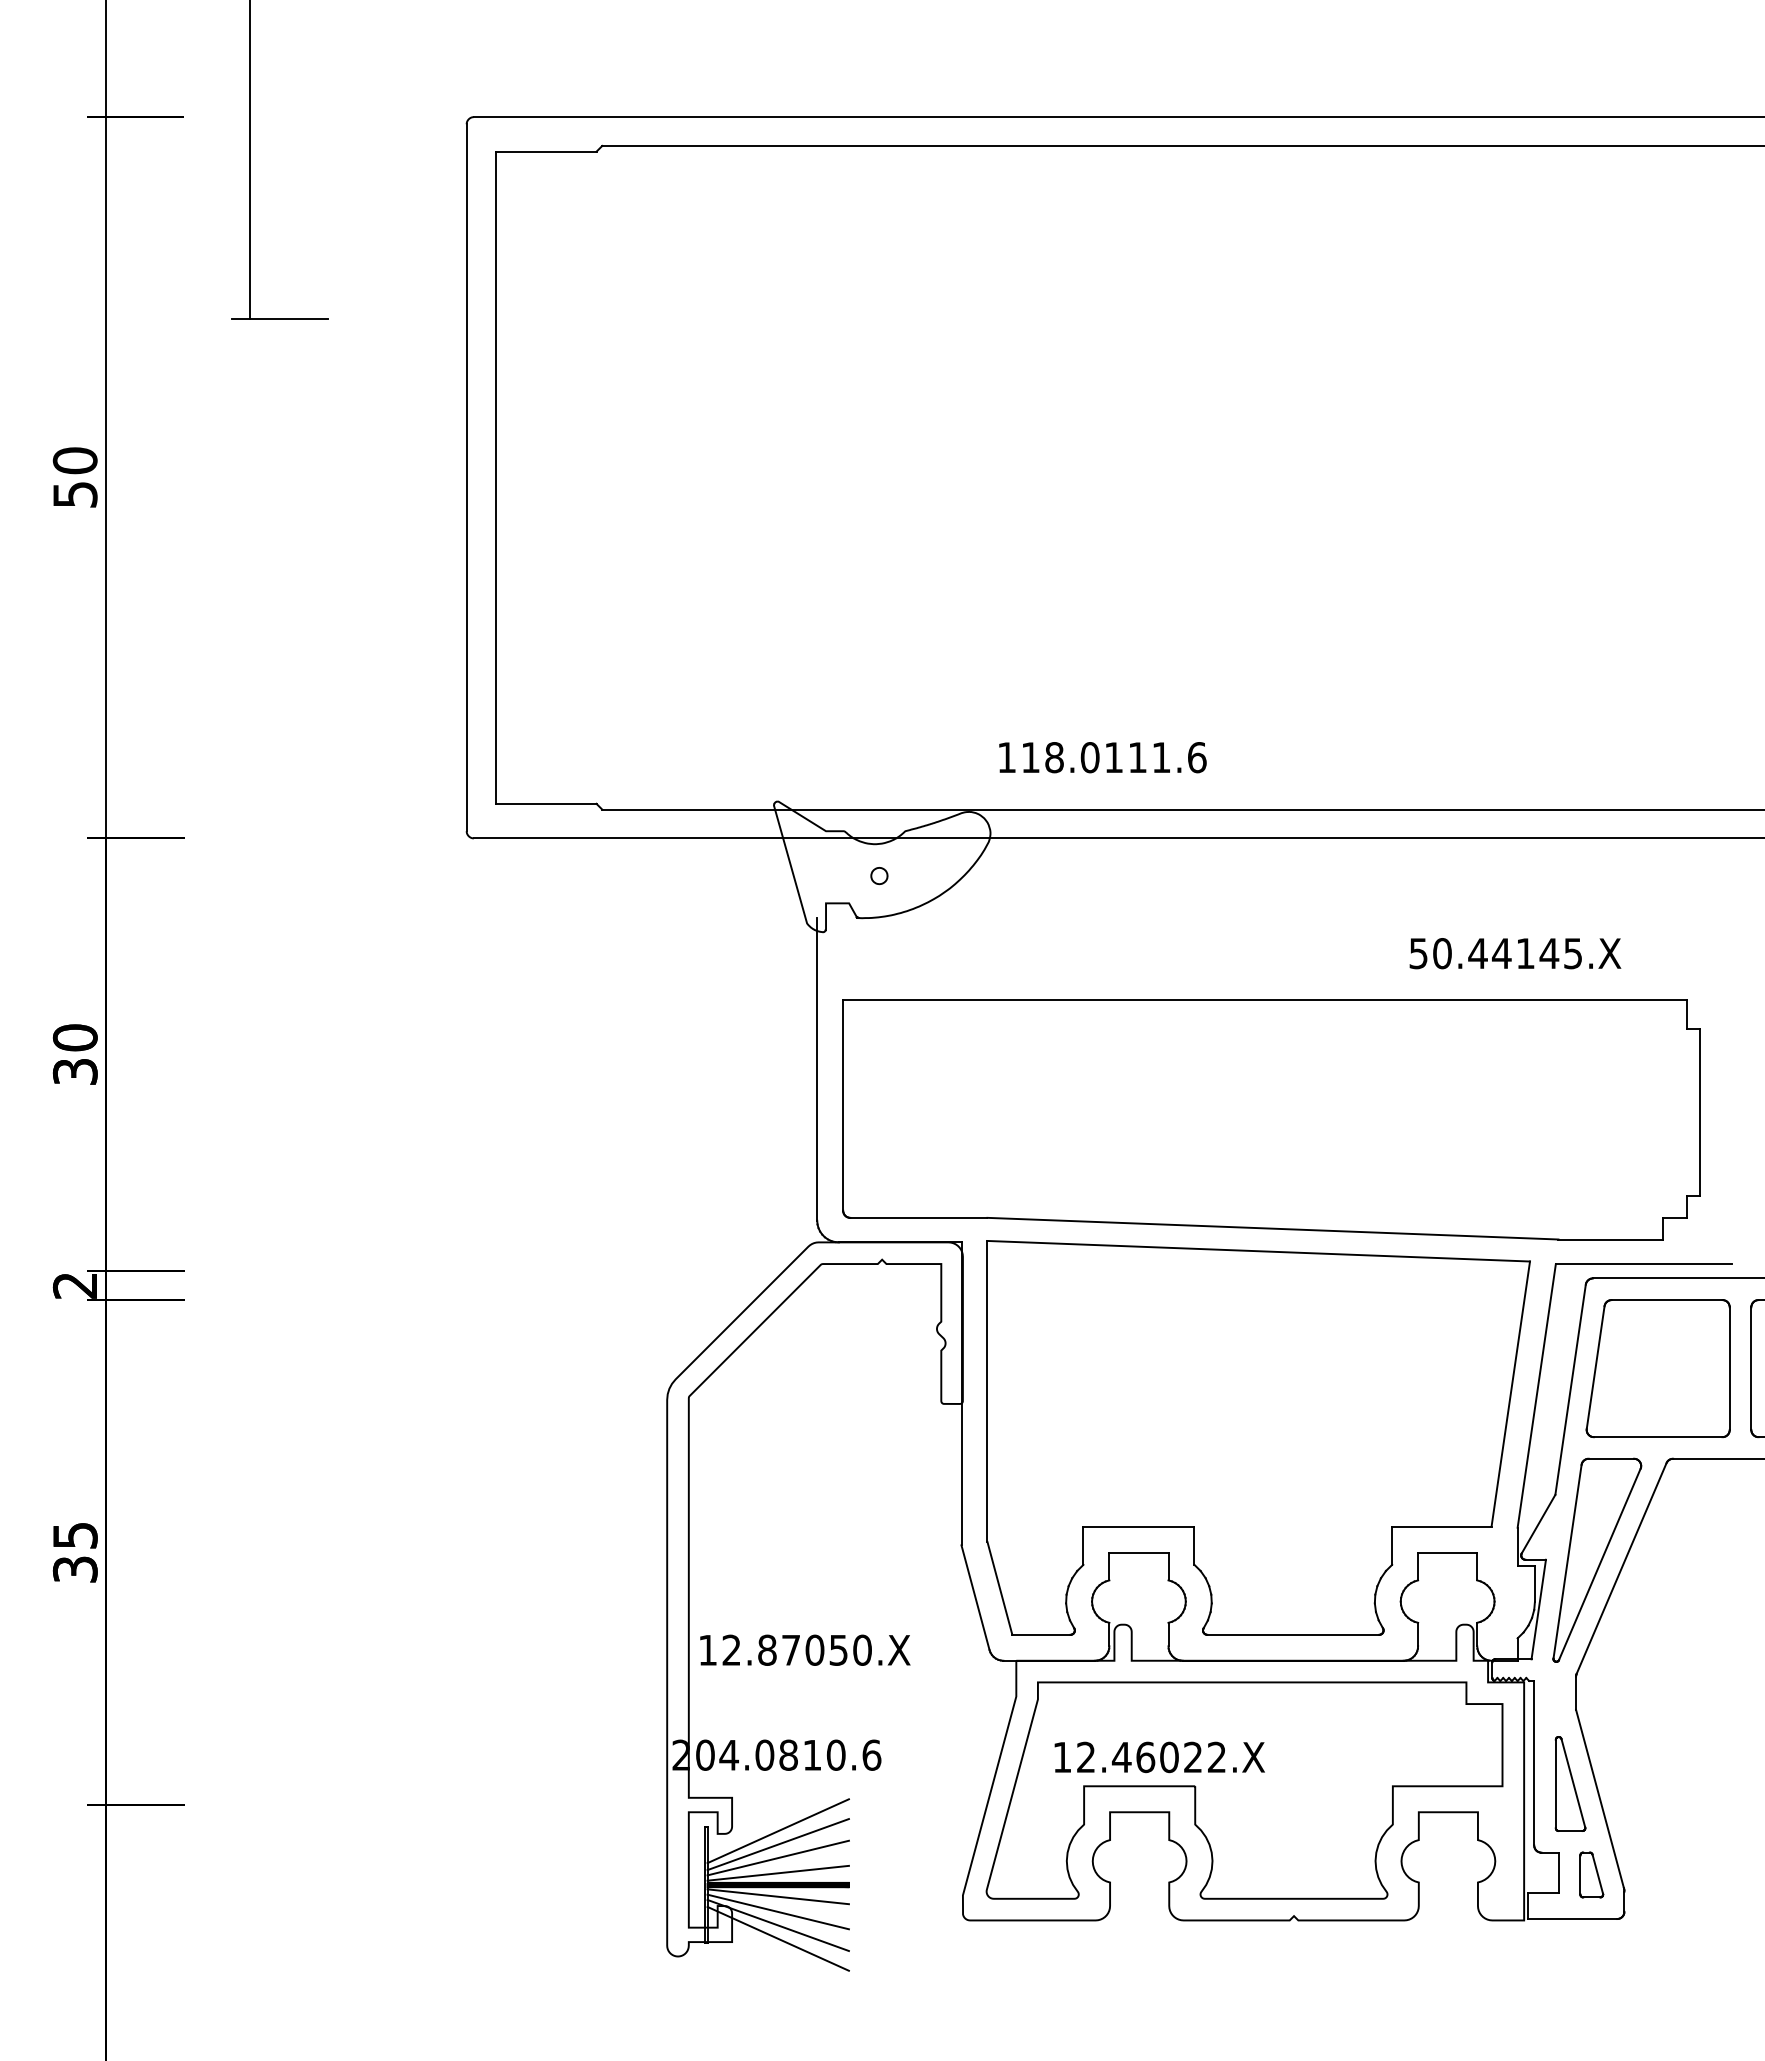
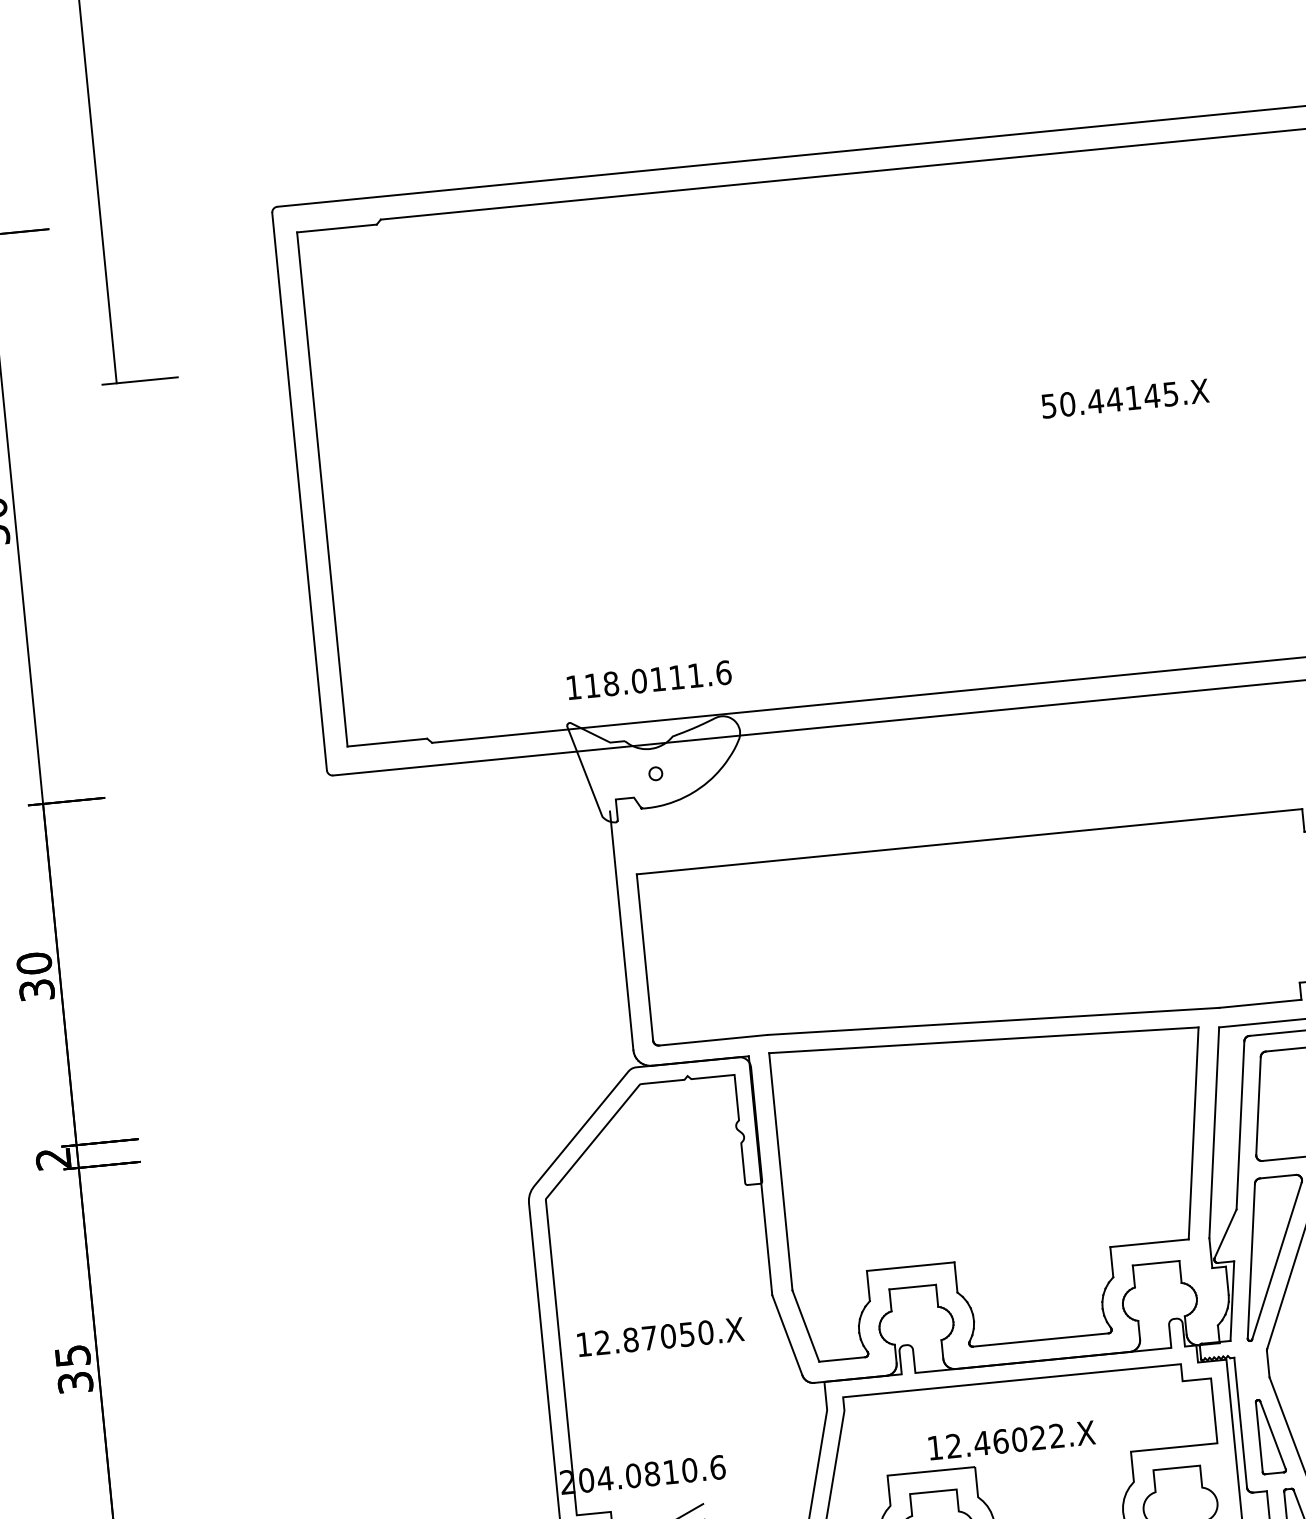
text: (1102, 757) -> (649, 680), moved
text: (1515, 953) -> (1125, 398), moved
text: (805, 1649) -> (660, 1336), moved
text: (1159, 1757) -> (1011, 1440), moved

